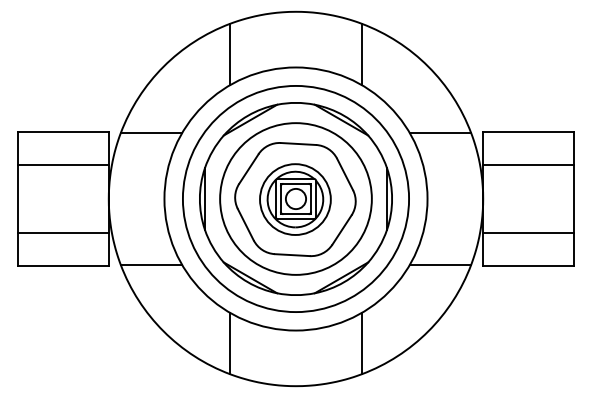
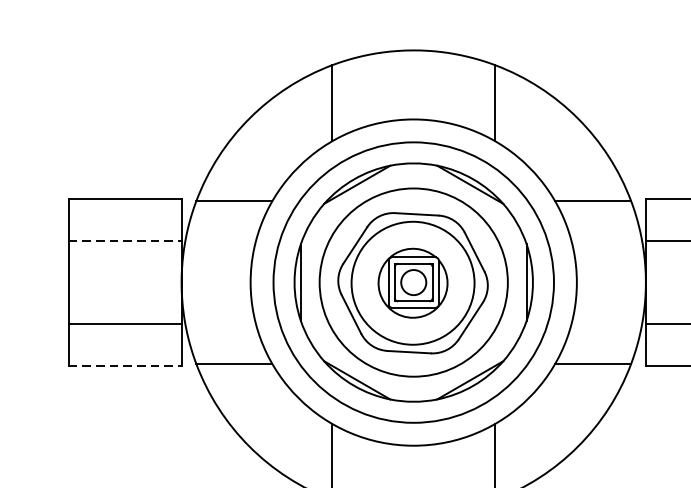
line: (63, 165) -> (125, 241), solid -> dashed
circle: (295, 199) -> (413, 283), size x1.4
line: (63, 266) -> (125, 366), solid -> dashed

